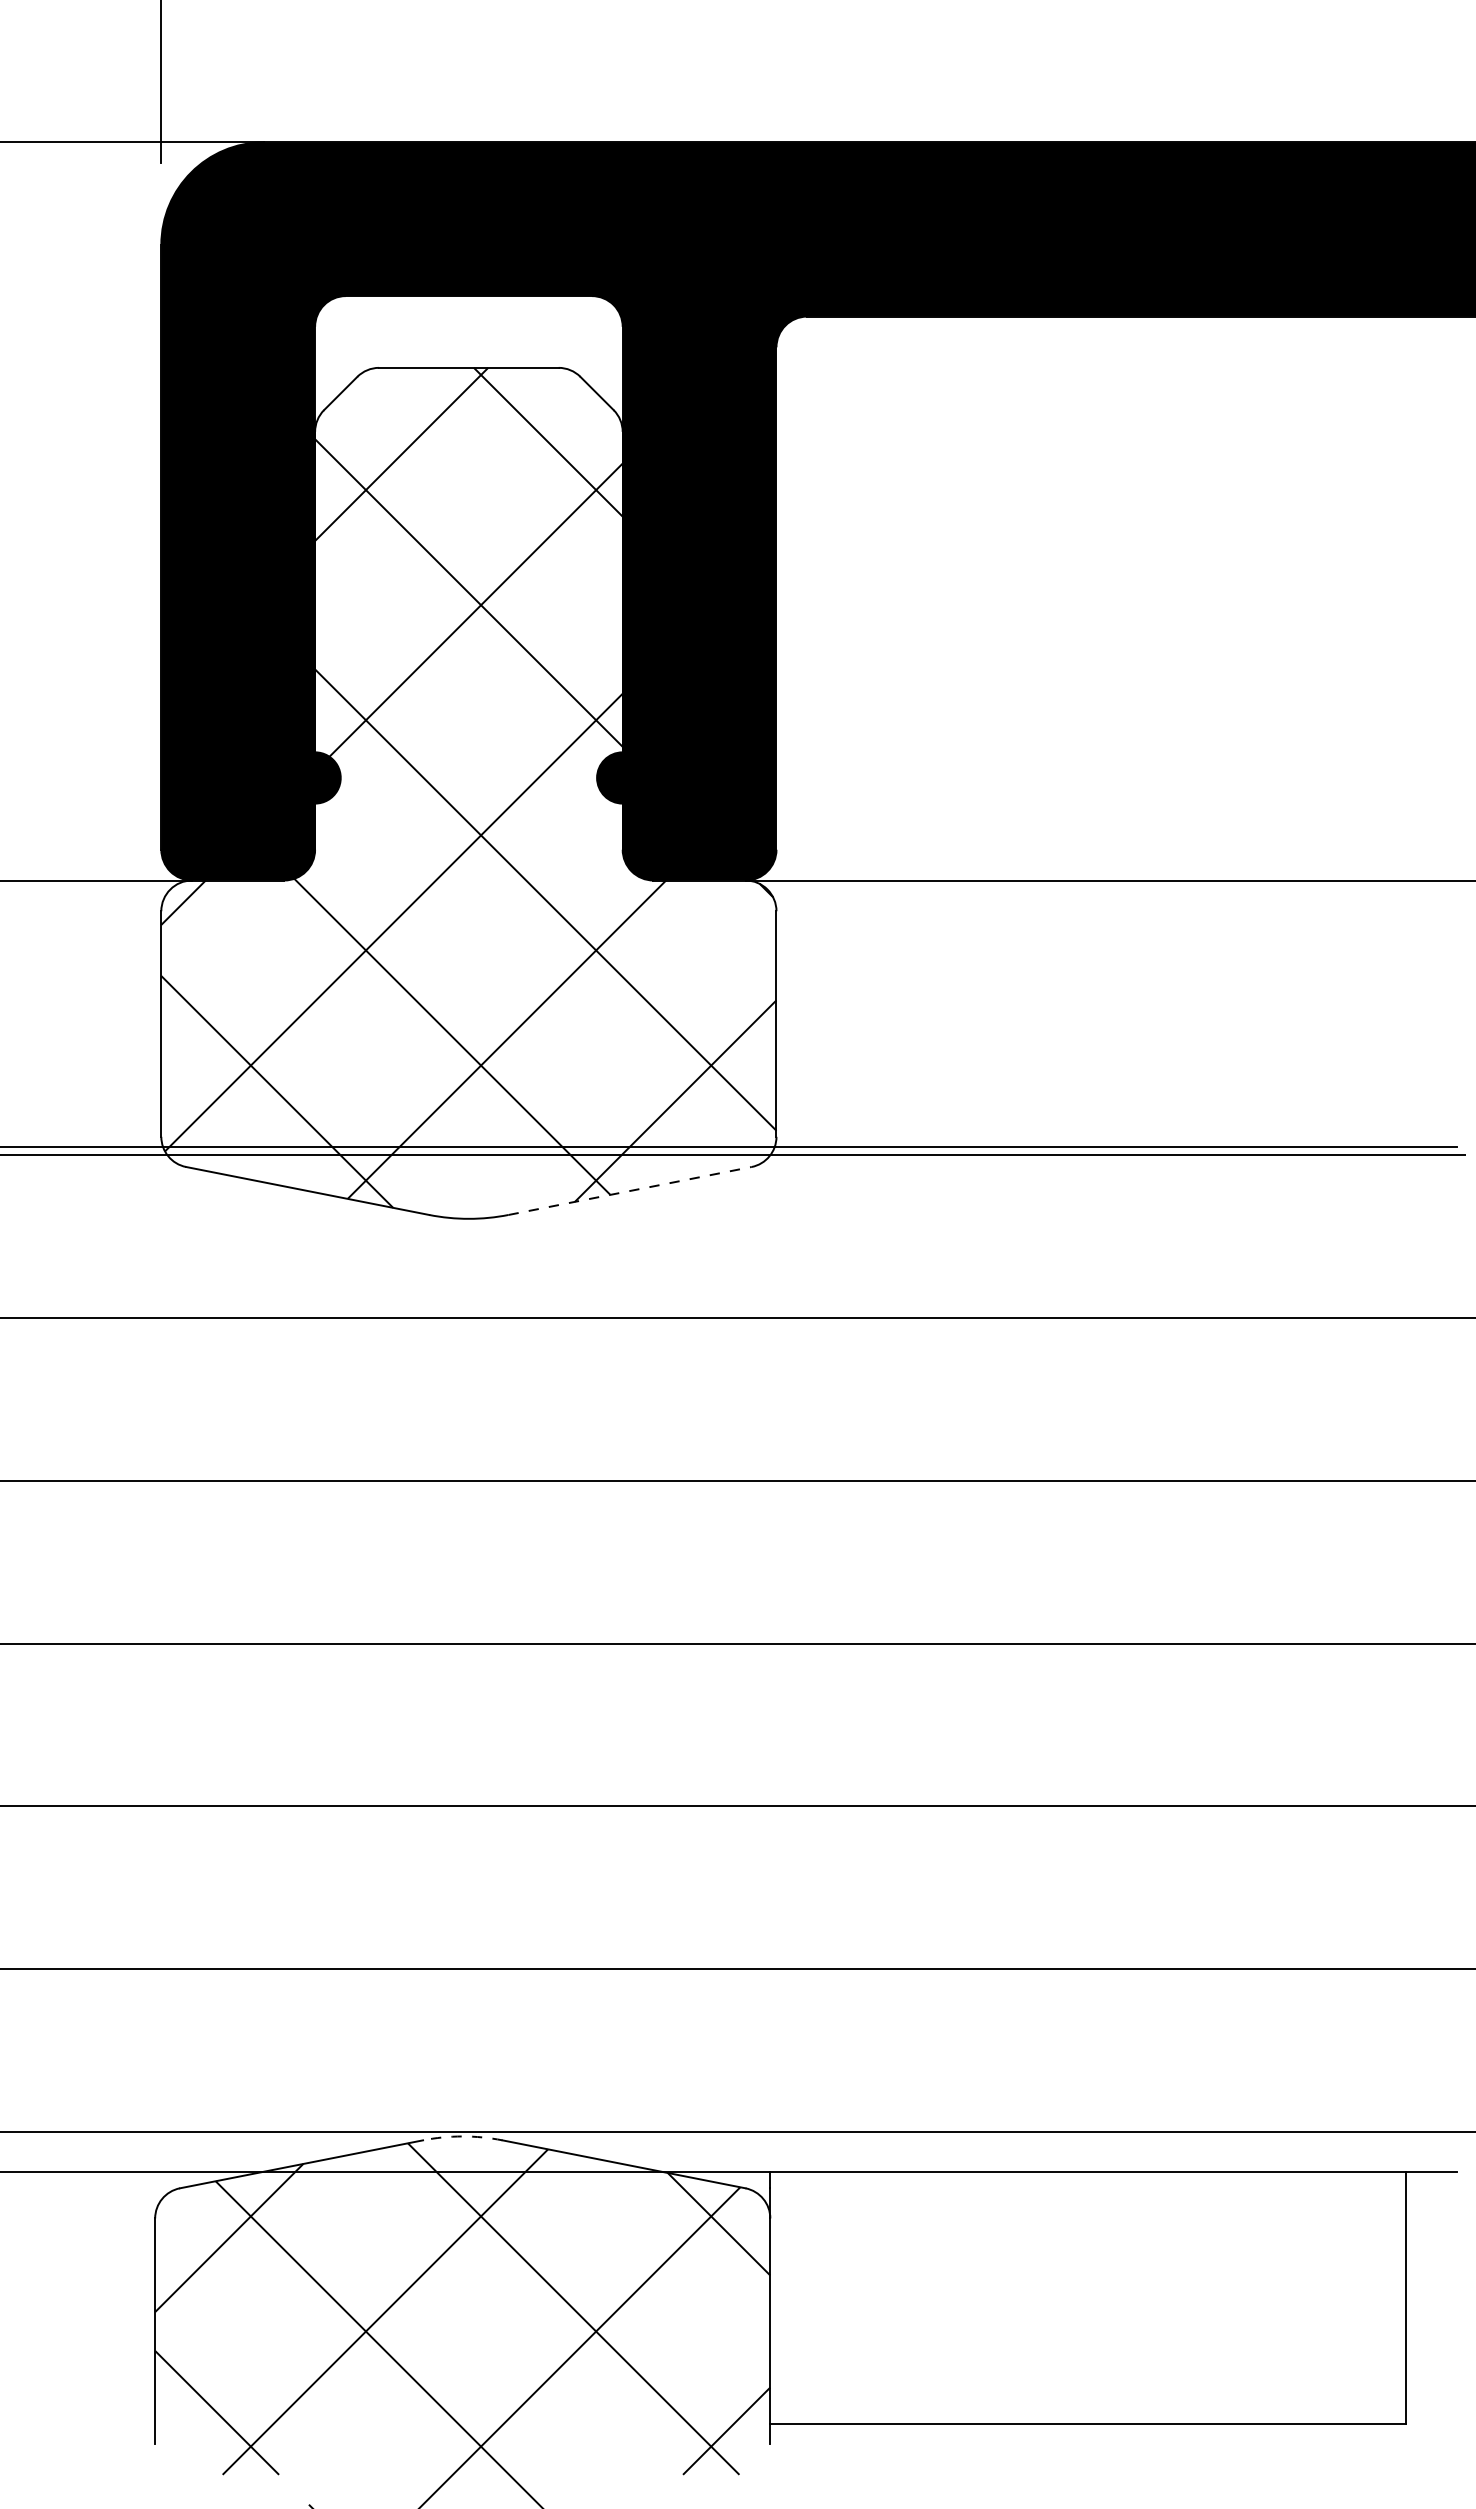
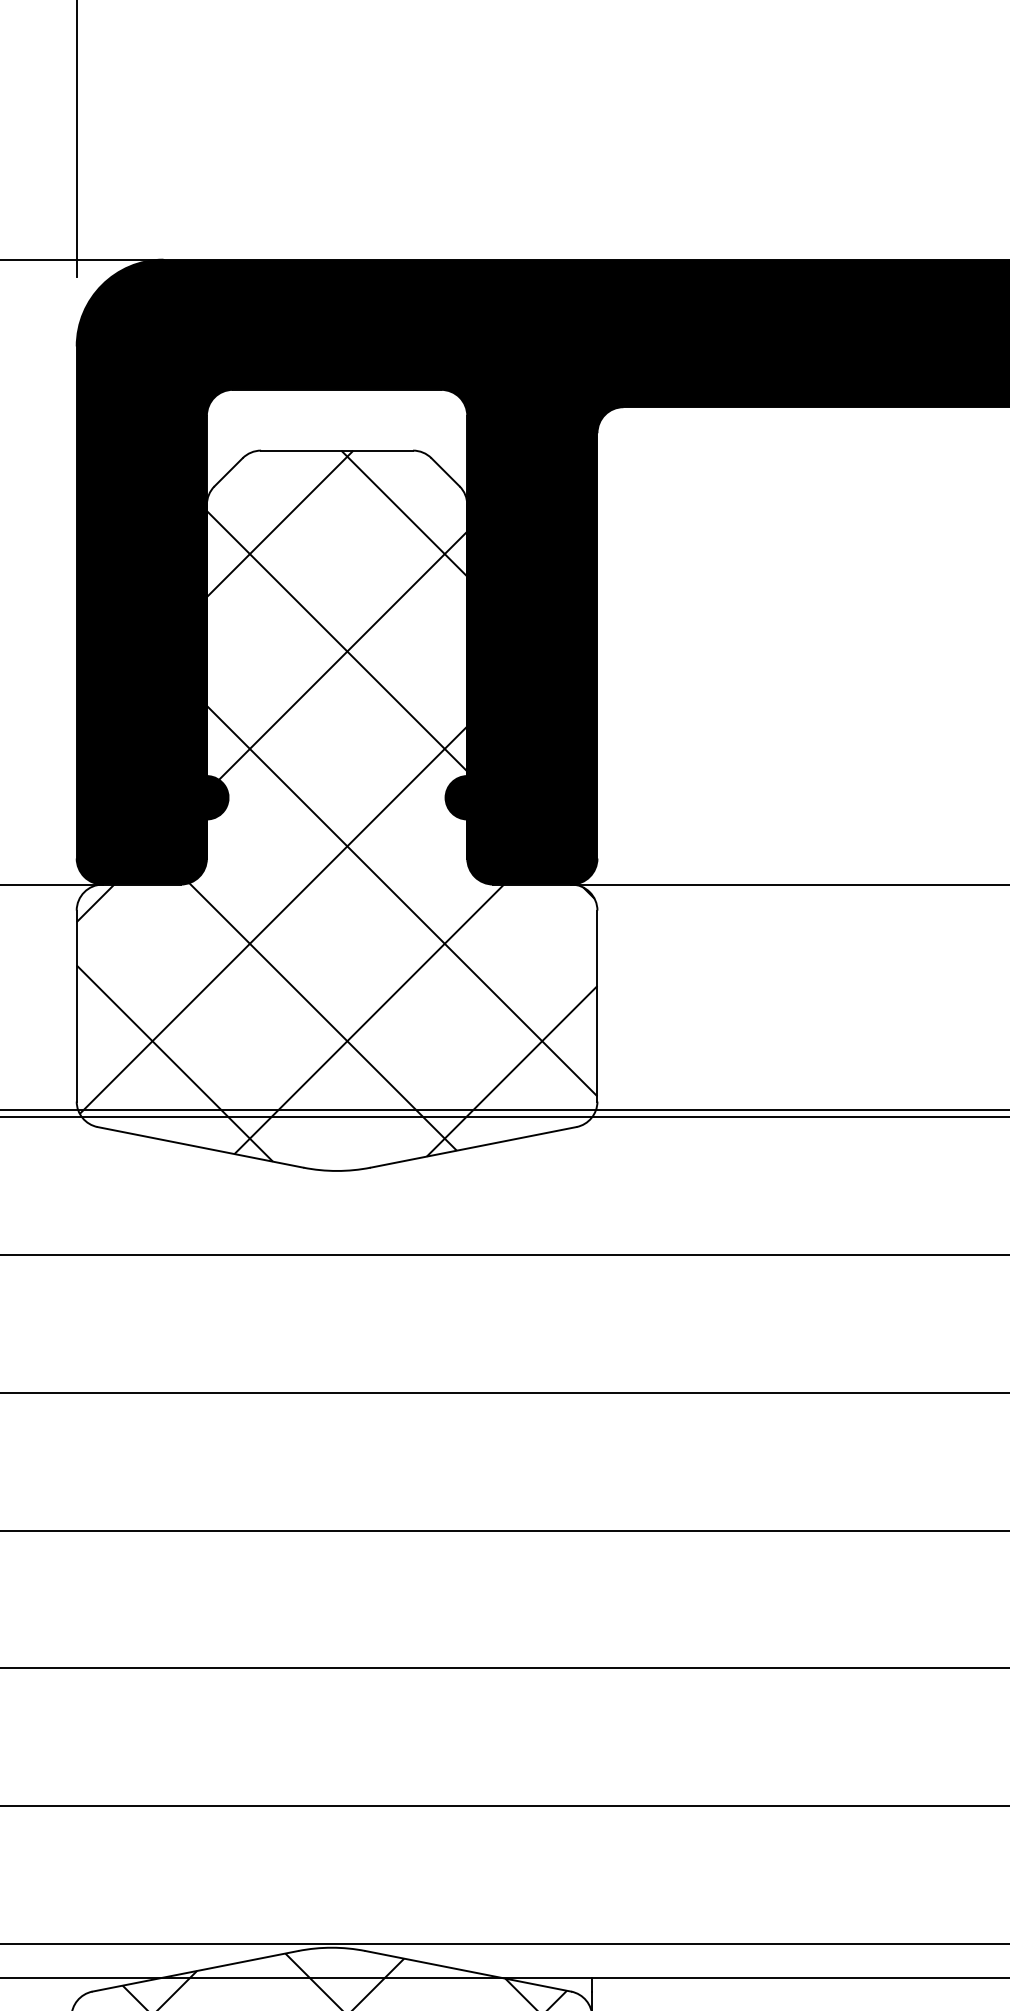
line: (630, 1190) -> (473, 1146), dashed -> solid
arc: (462, 2136) -> (331, 1947), dashed -> solid

